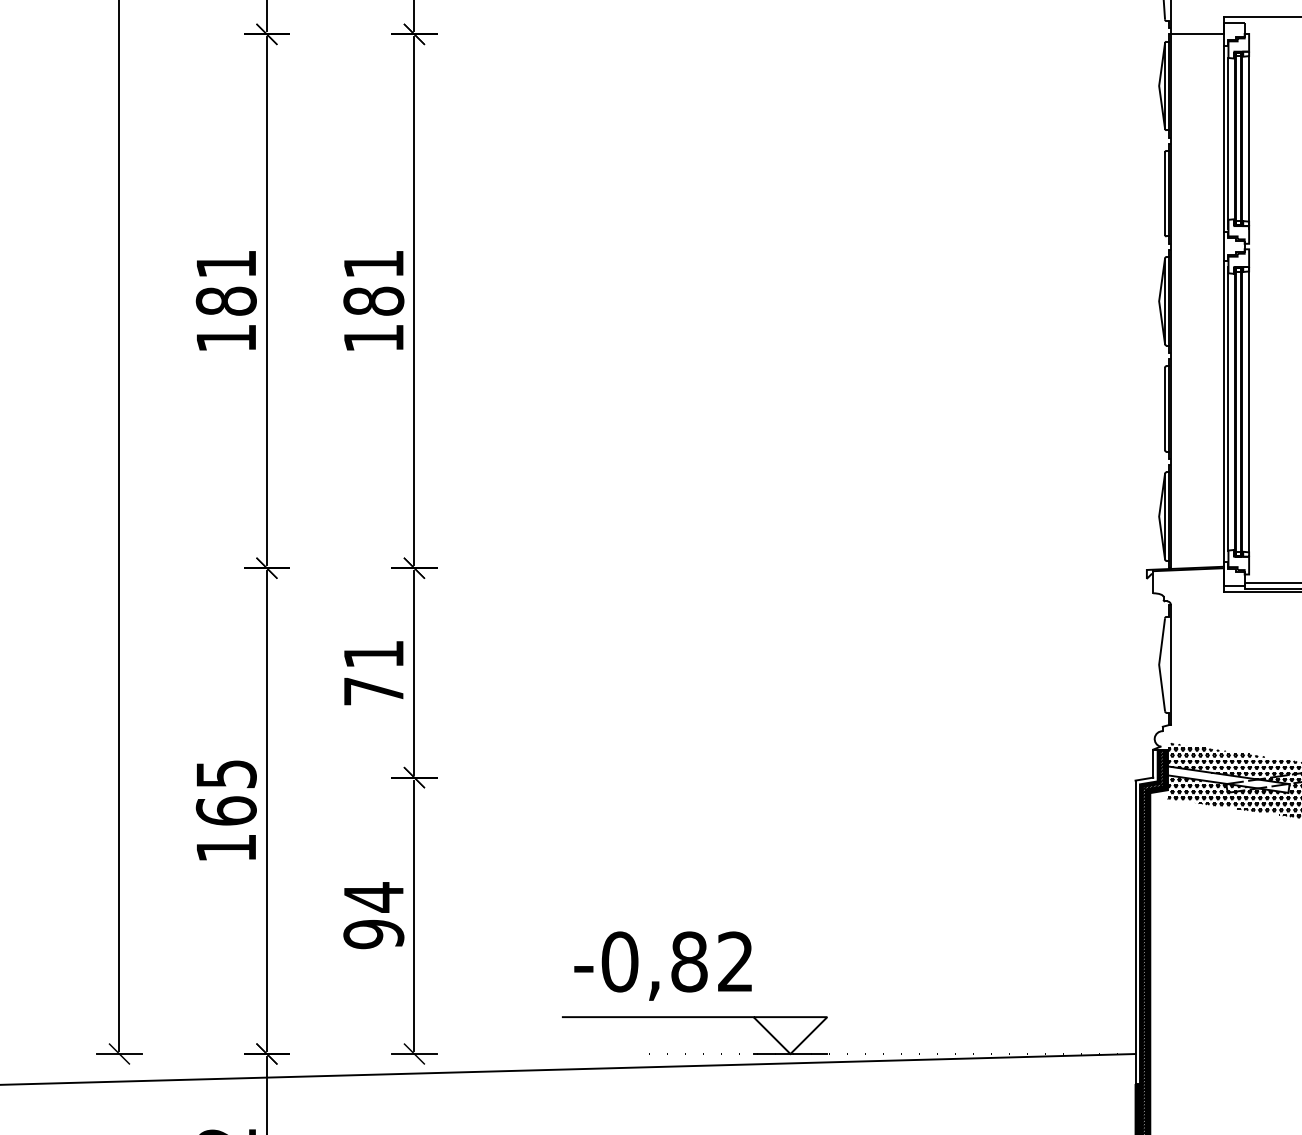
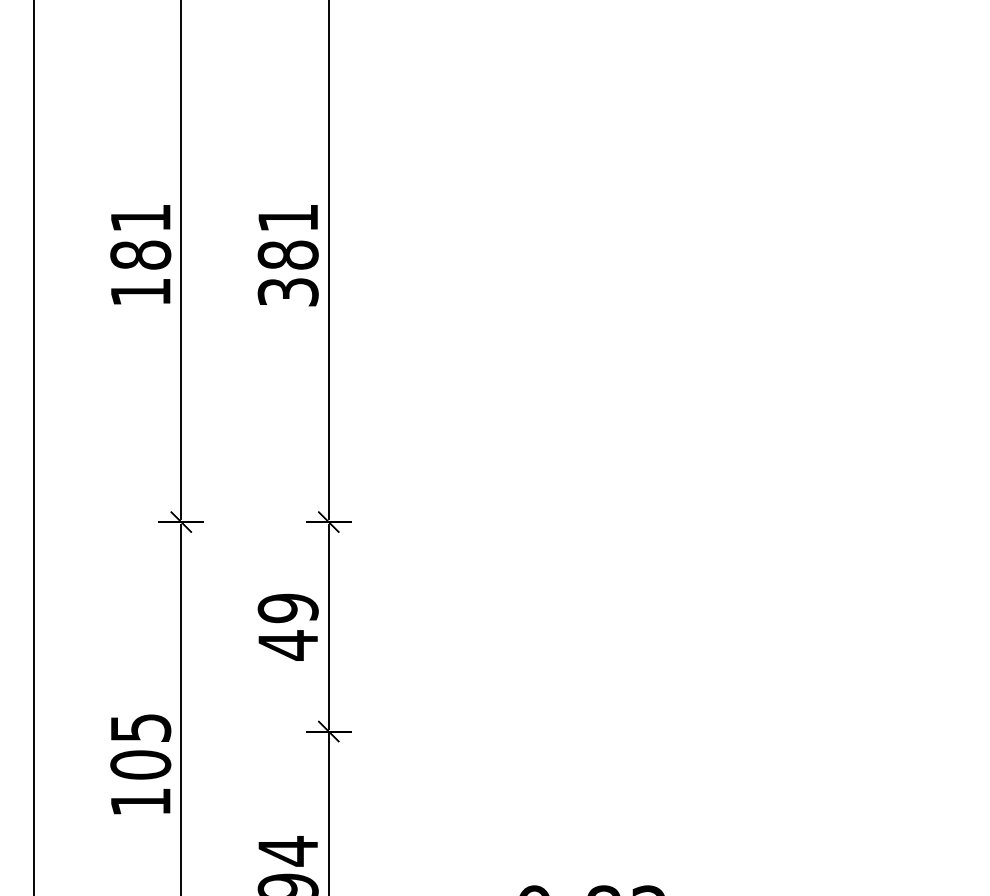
text: (373, 338) -> (287, 292), 181 -> 381
text: (373, 673) -> (287, 627), 71 -> 49
text: (225, 810) -> (139, 764), 165 -> 105

